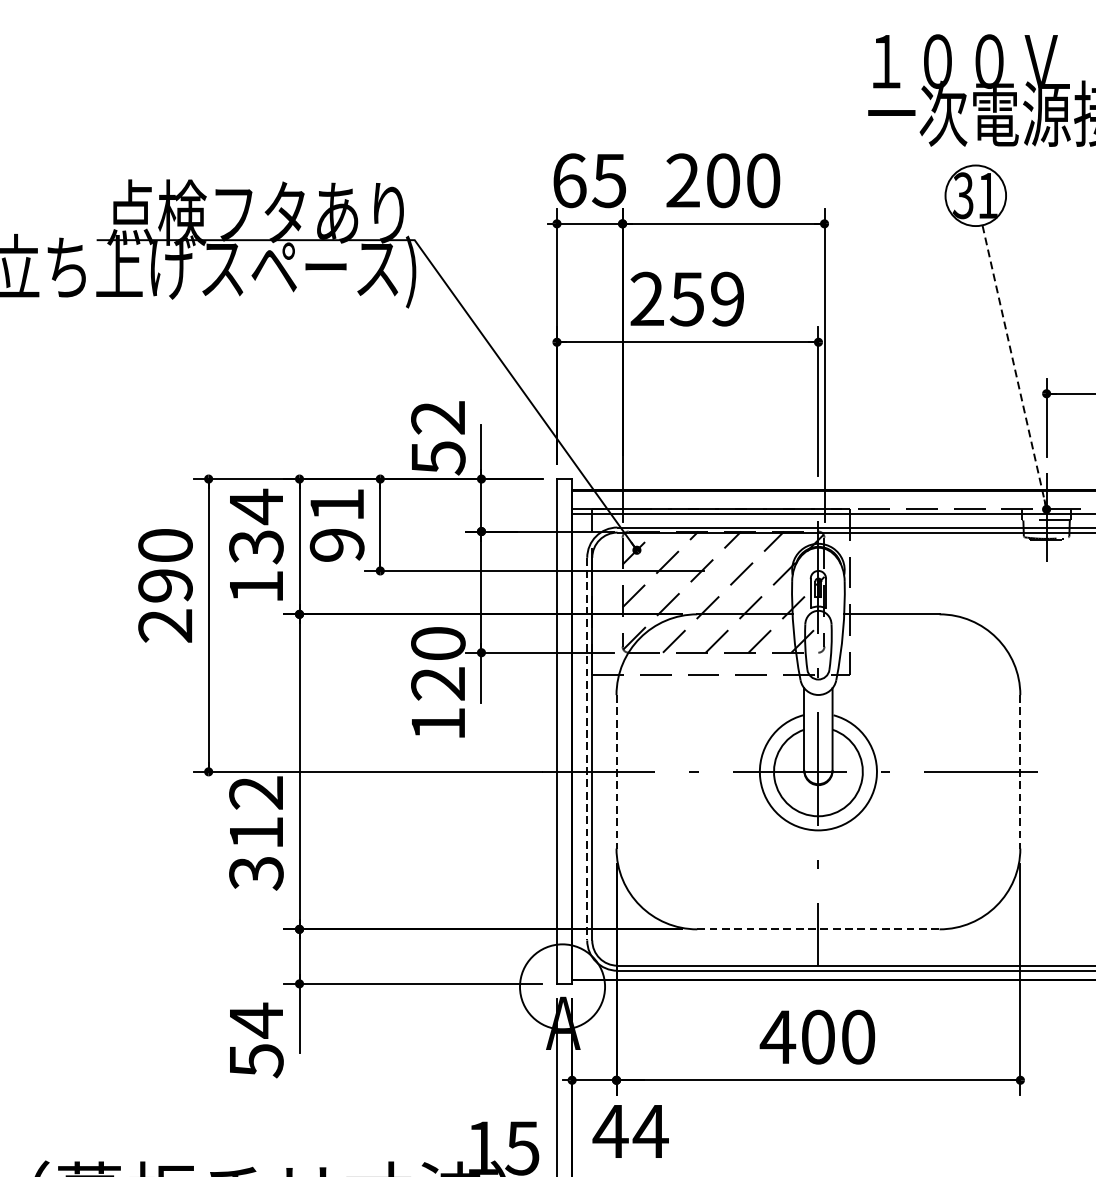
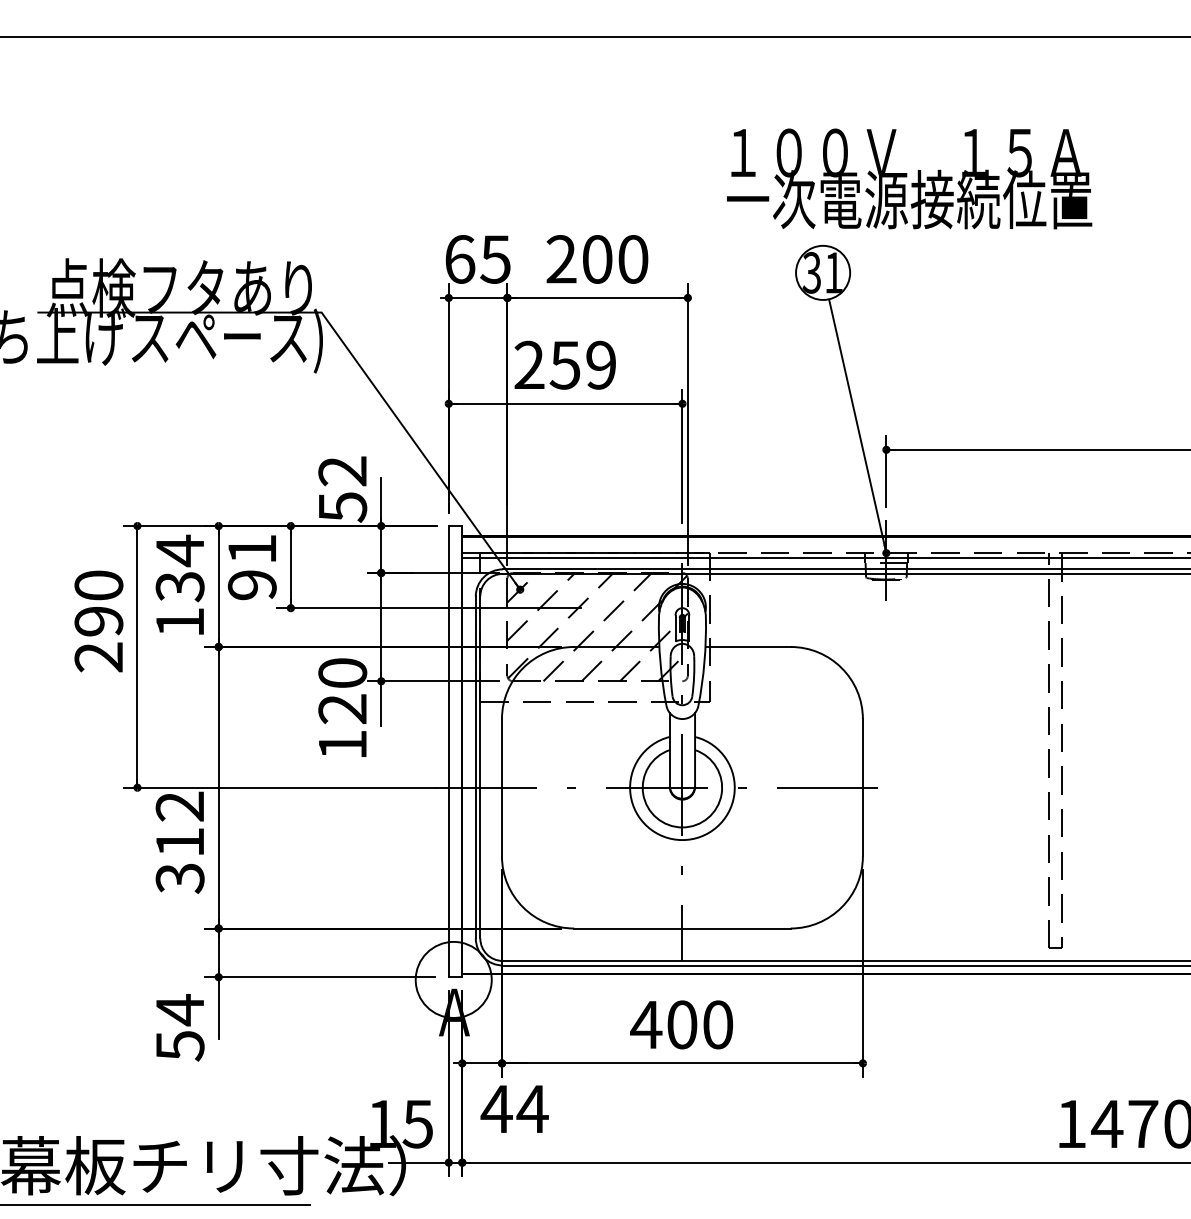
line: (1014, 366) -> (857, 425), dashed -> solid
line: (586, 749) -> (475, 767), dashed -> solid
line: (615, 771) -> (501, 787), dashed -> solid
line: (1019, 771) -> (862, 787), dashed -> solid
line: (818, 929) -> (682, 928), dashed -> solid

